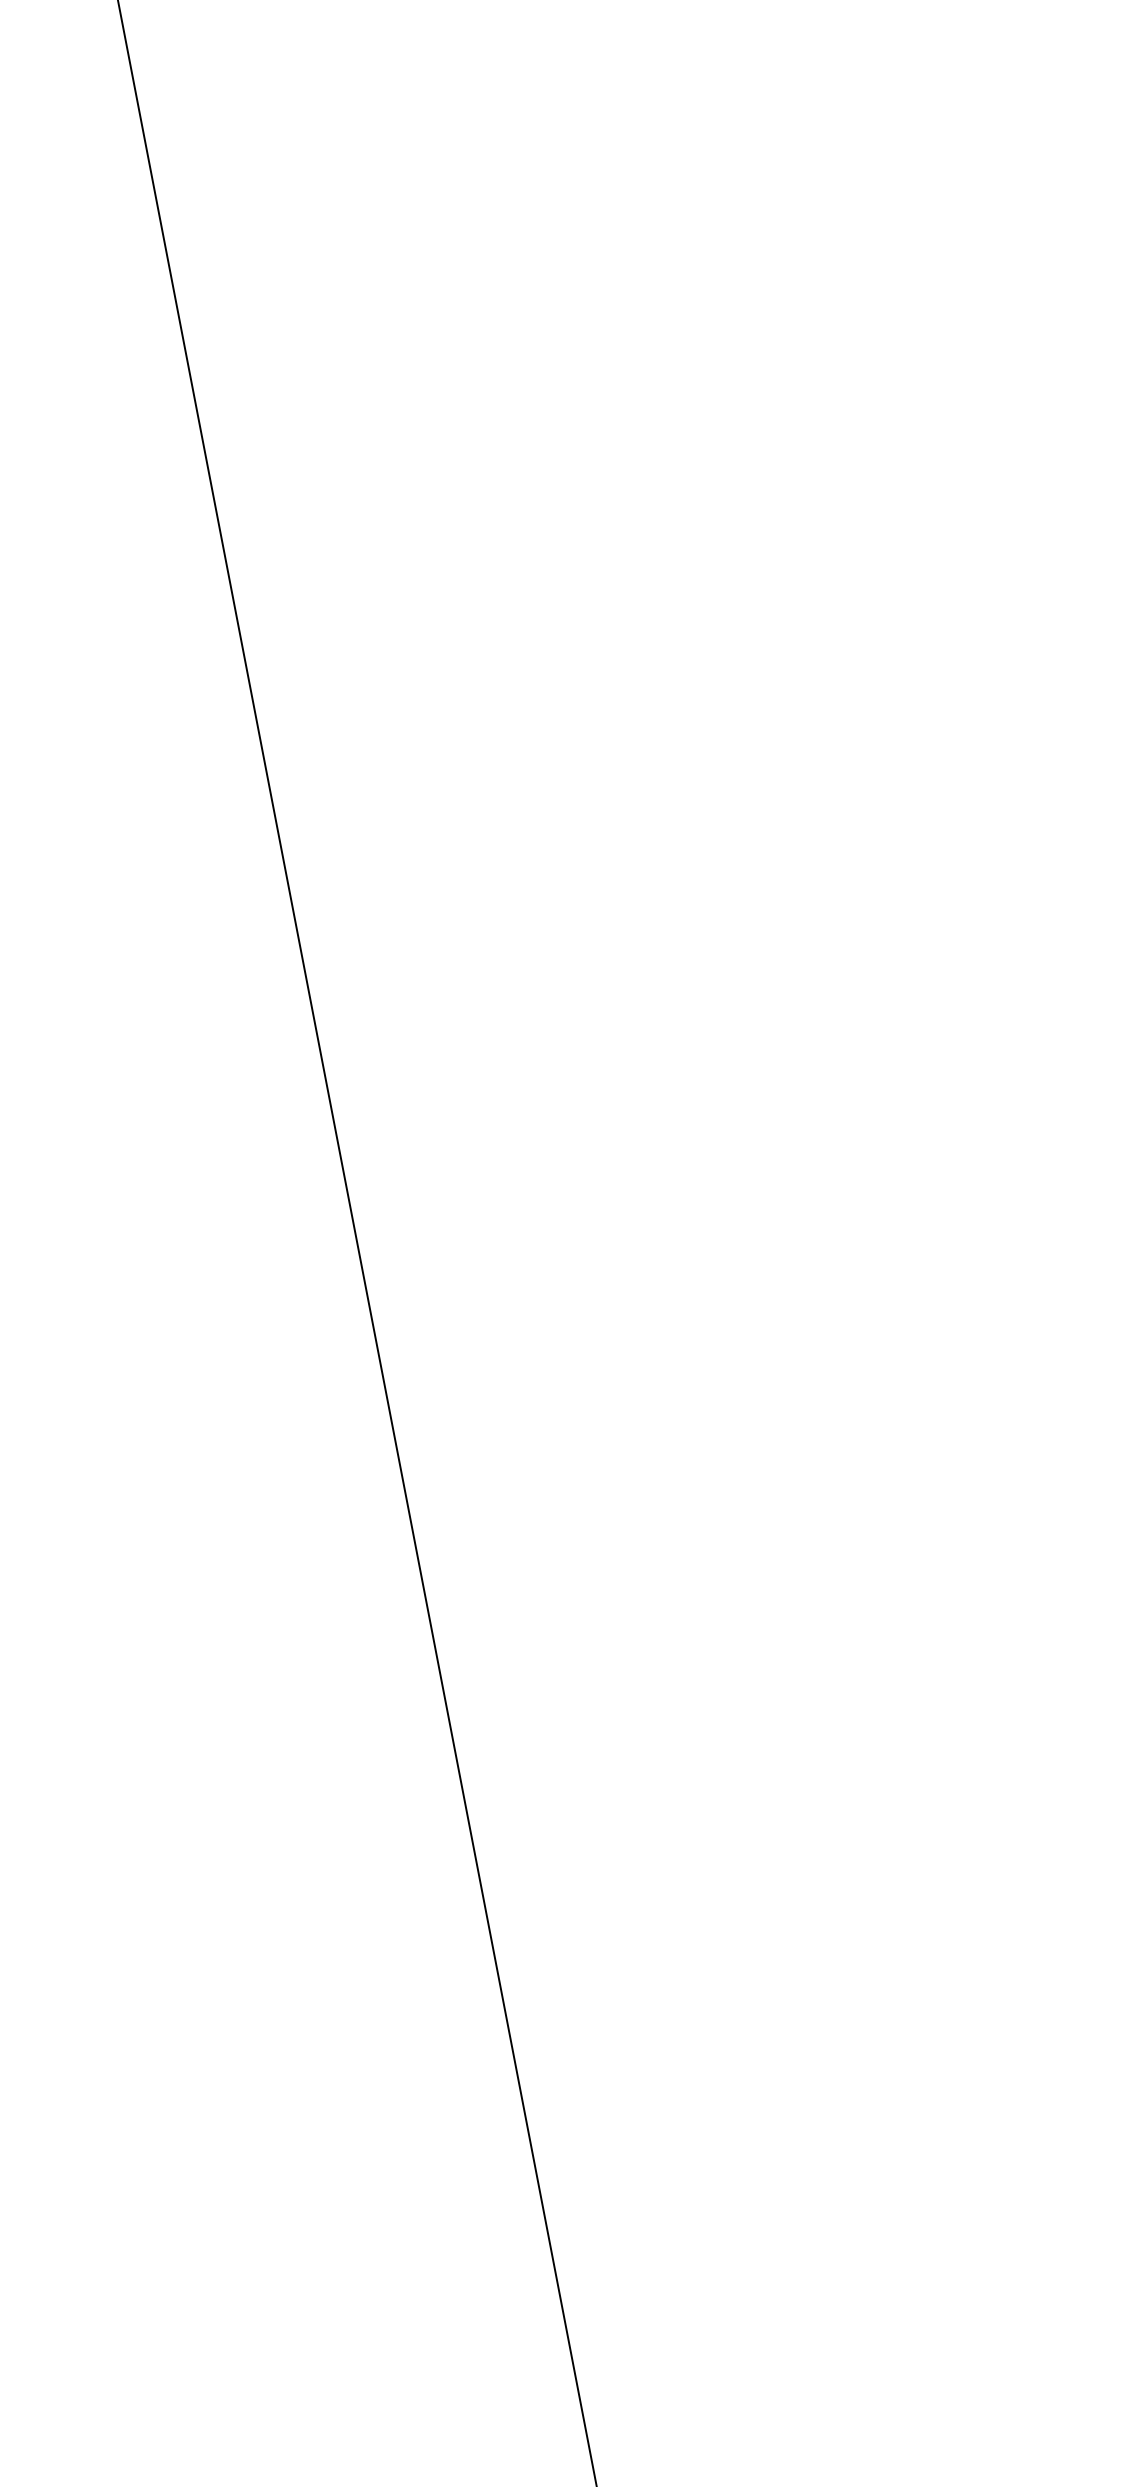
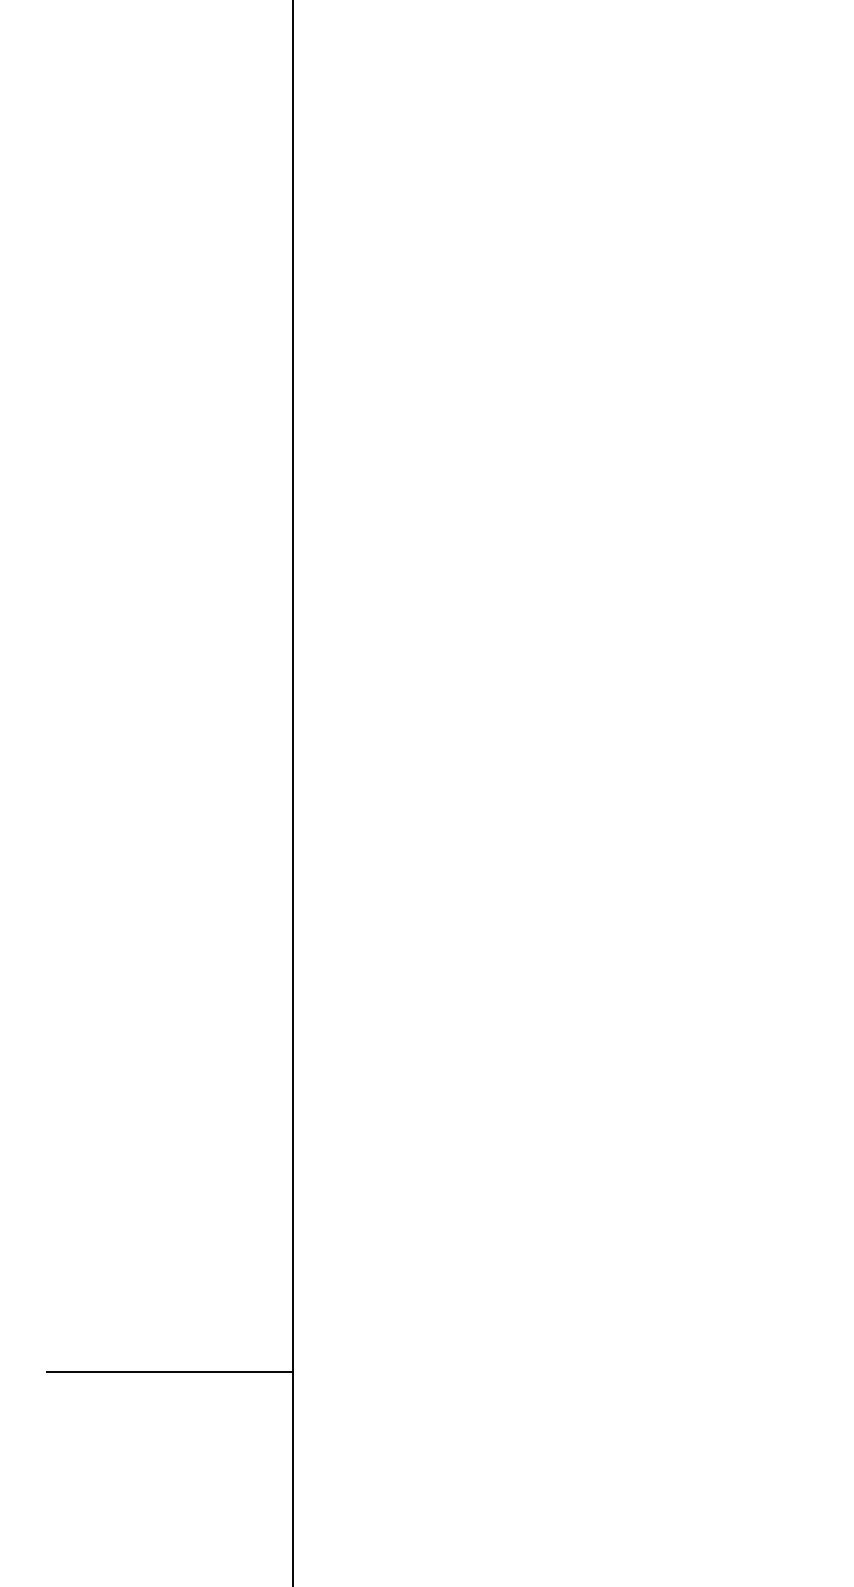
line: (348, 2238) -> (170, 1371), added

